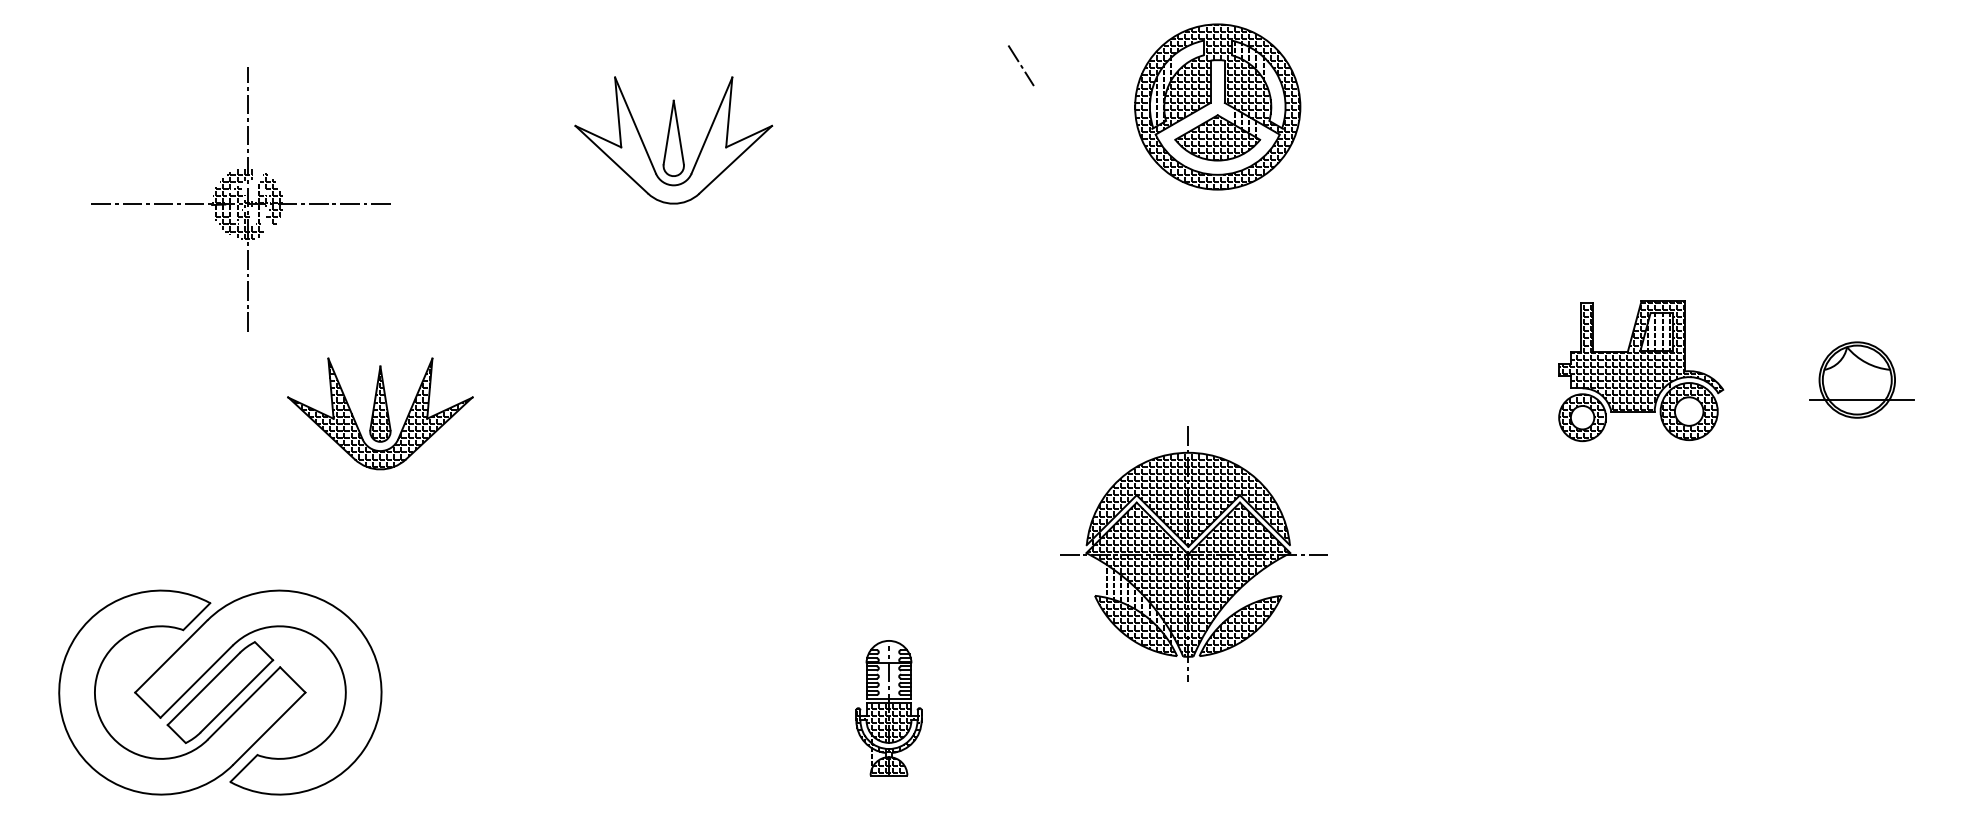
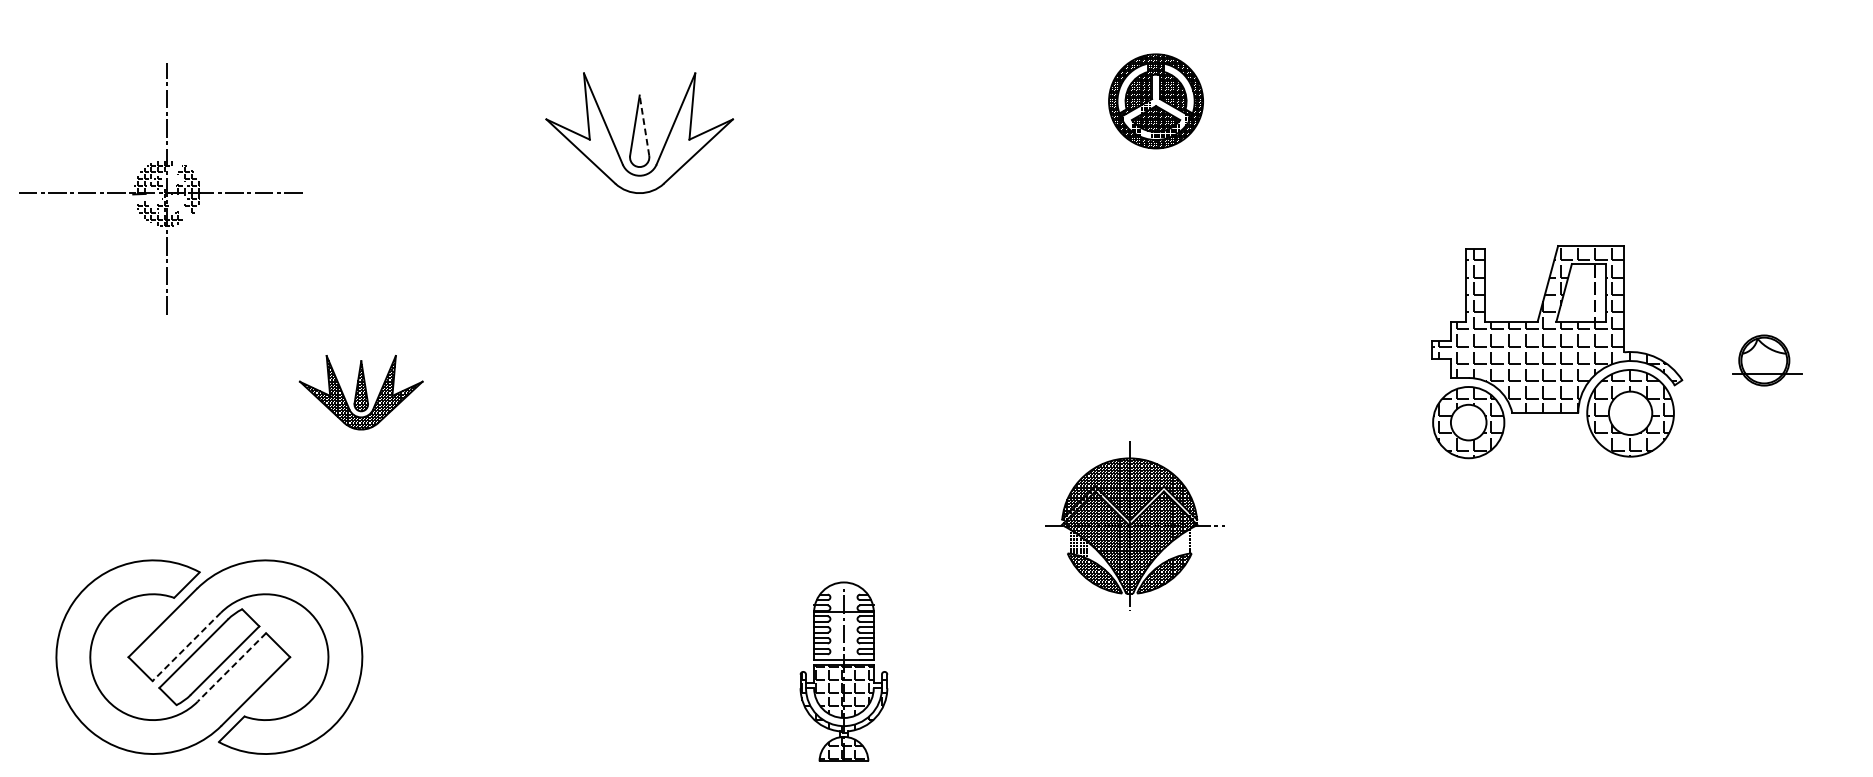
line: (1020, 65) -> (968, 62), removed
part: (1217, 106) -> (1155, 100), size x0.6
line: (678, 132) -> (644, 125), solid -> dashed
part: (240, 199) -> (160, 189), moved
part: (1641, 371) -> (1558, 352), size x1.6
part: (1861, 379) -> (1766, 360), size x0.7
part: (380, 413) -> (361, 392), size x0.7
part: (1193, 553) -> (1132, 525), size x0.7
line: (196, 681) -> (186, 646), solid -> dashed
line: (244, 703) -> (232, 667), solid -> dashed
part: (888, 708) -> (843, 672), size x1.4

